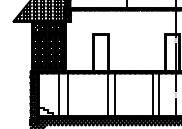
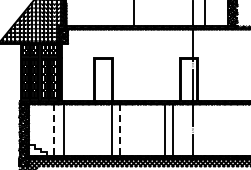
line: (59, 95) -> (54, 130), solid -> dashed
line: (114, 95) -> (119, 130), solid -> dashed

